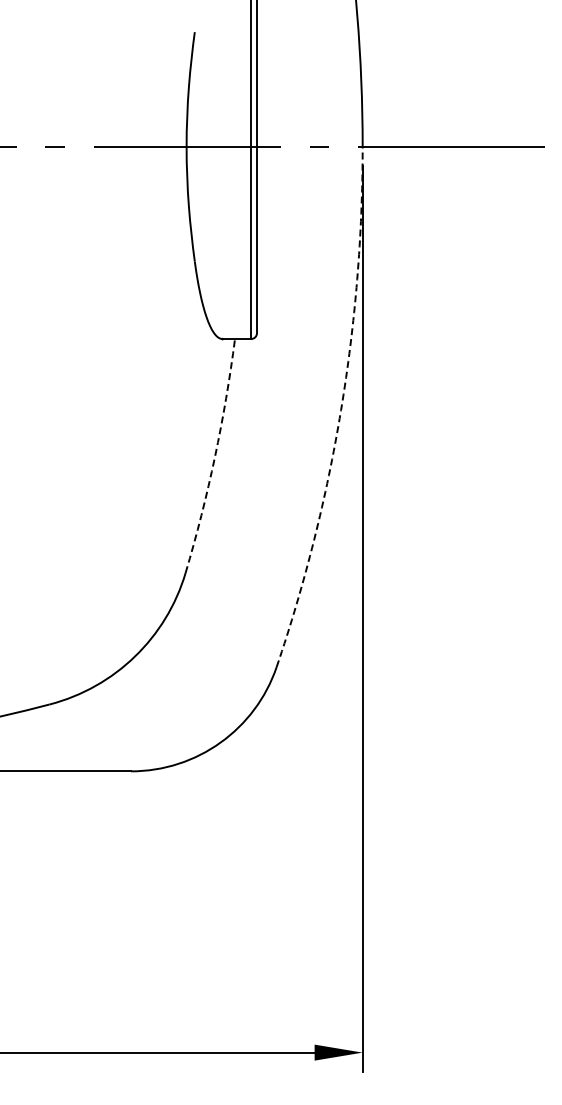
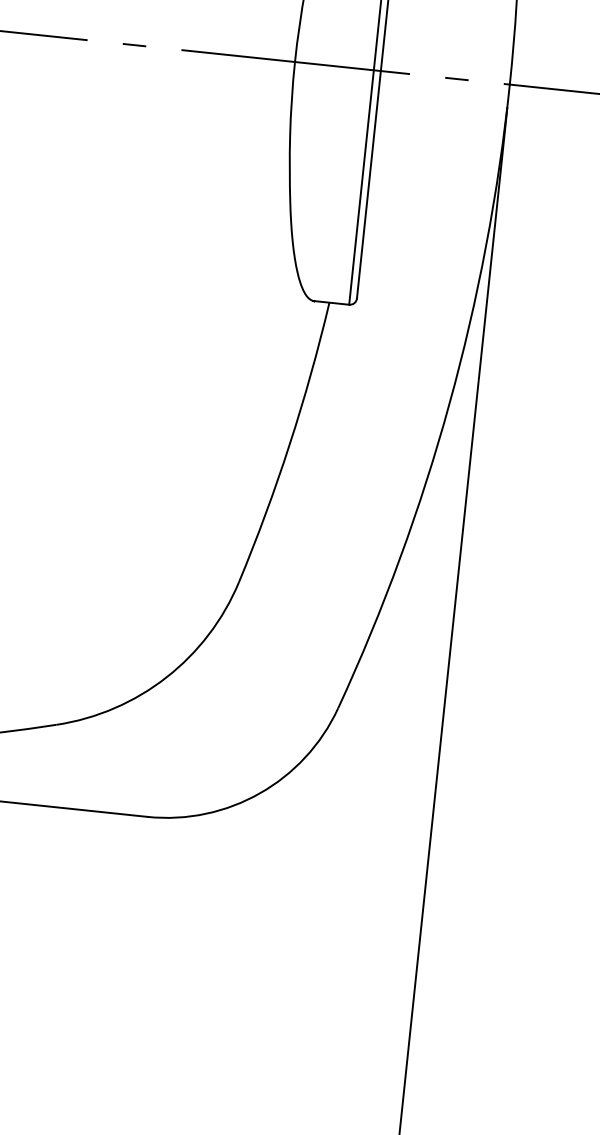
arc: (341, 410) -> (450, 403), dashed -> solid
arc: (214, 457) -> (289, 444), dashed -> solid

